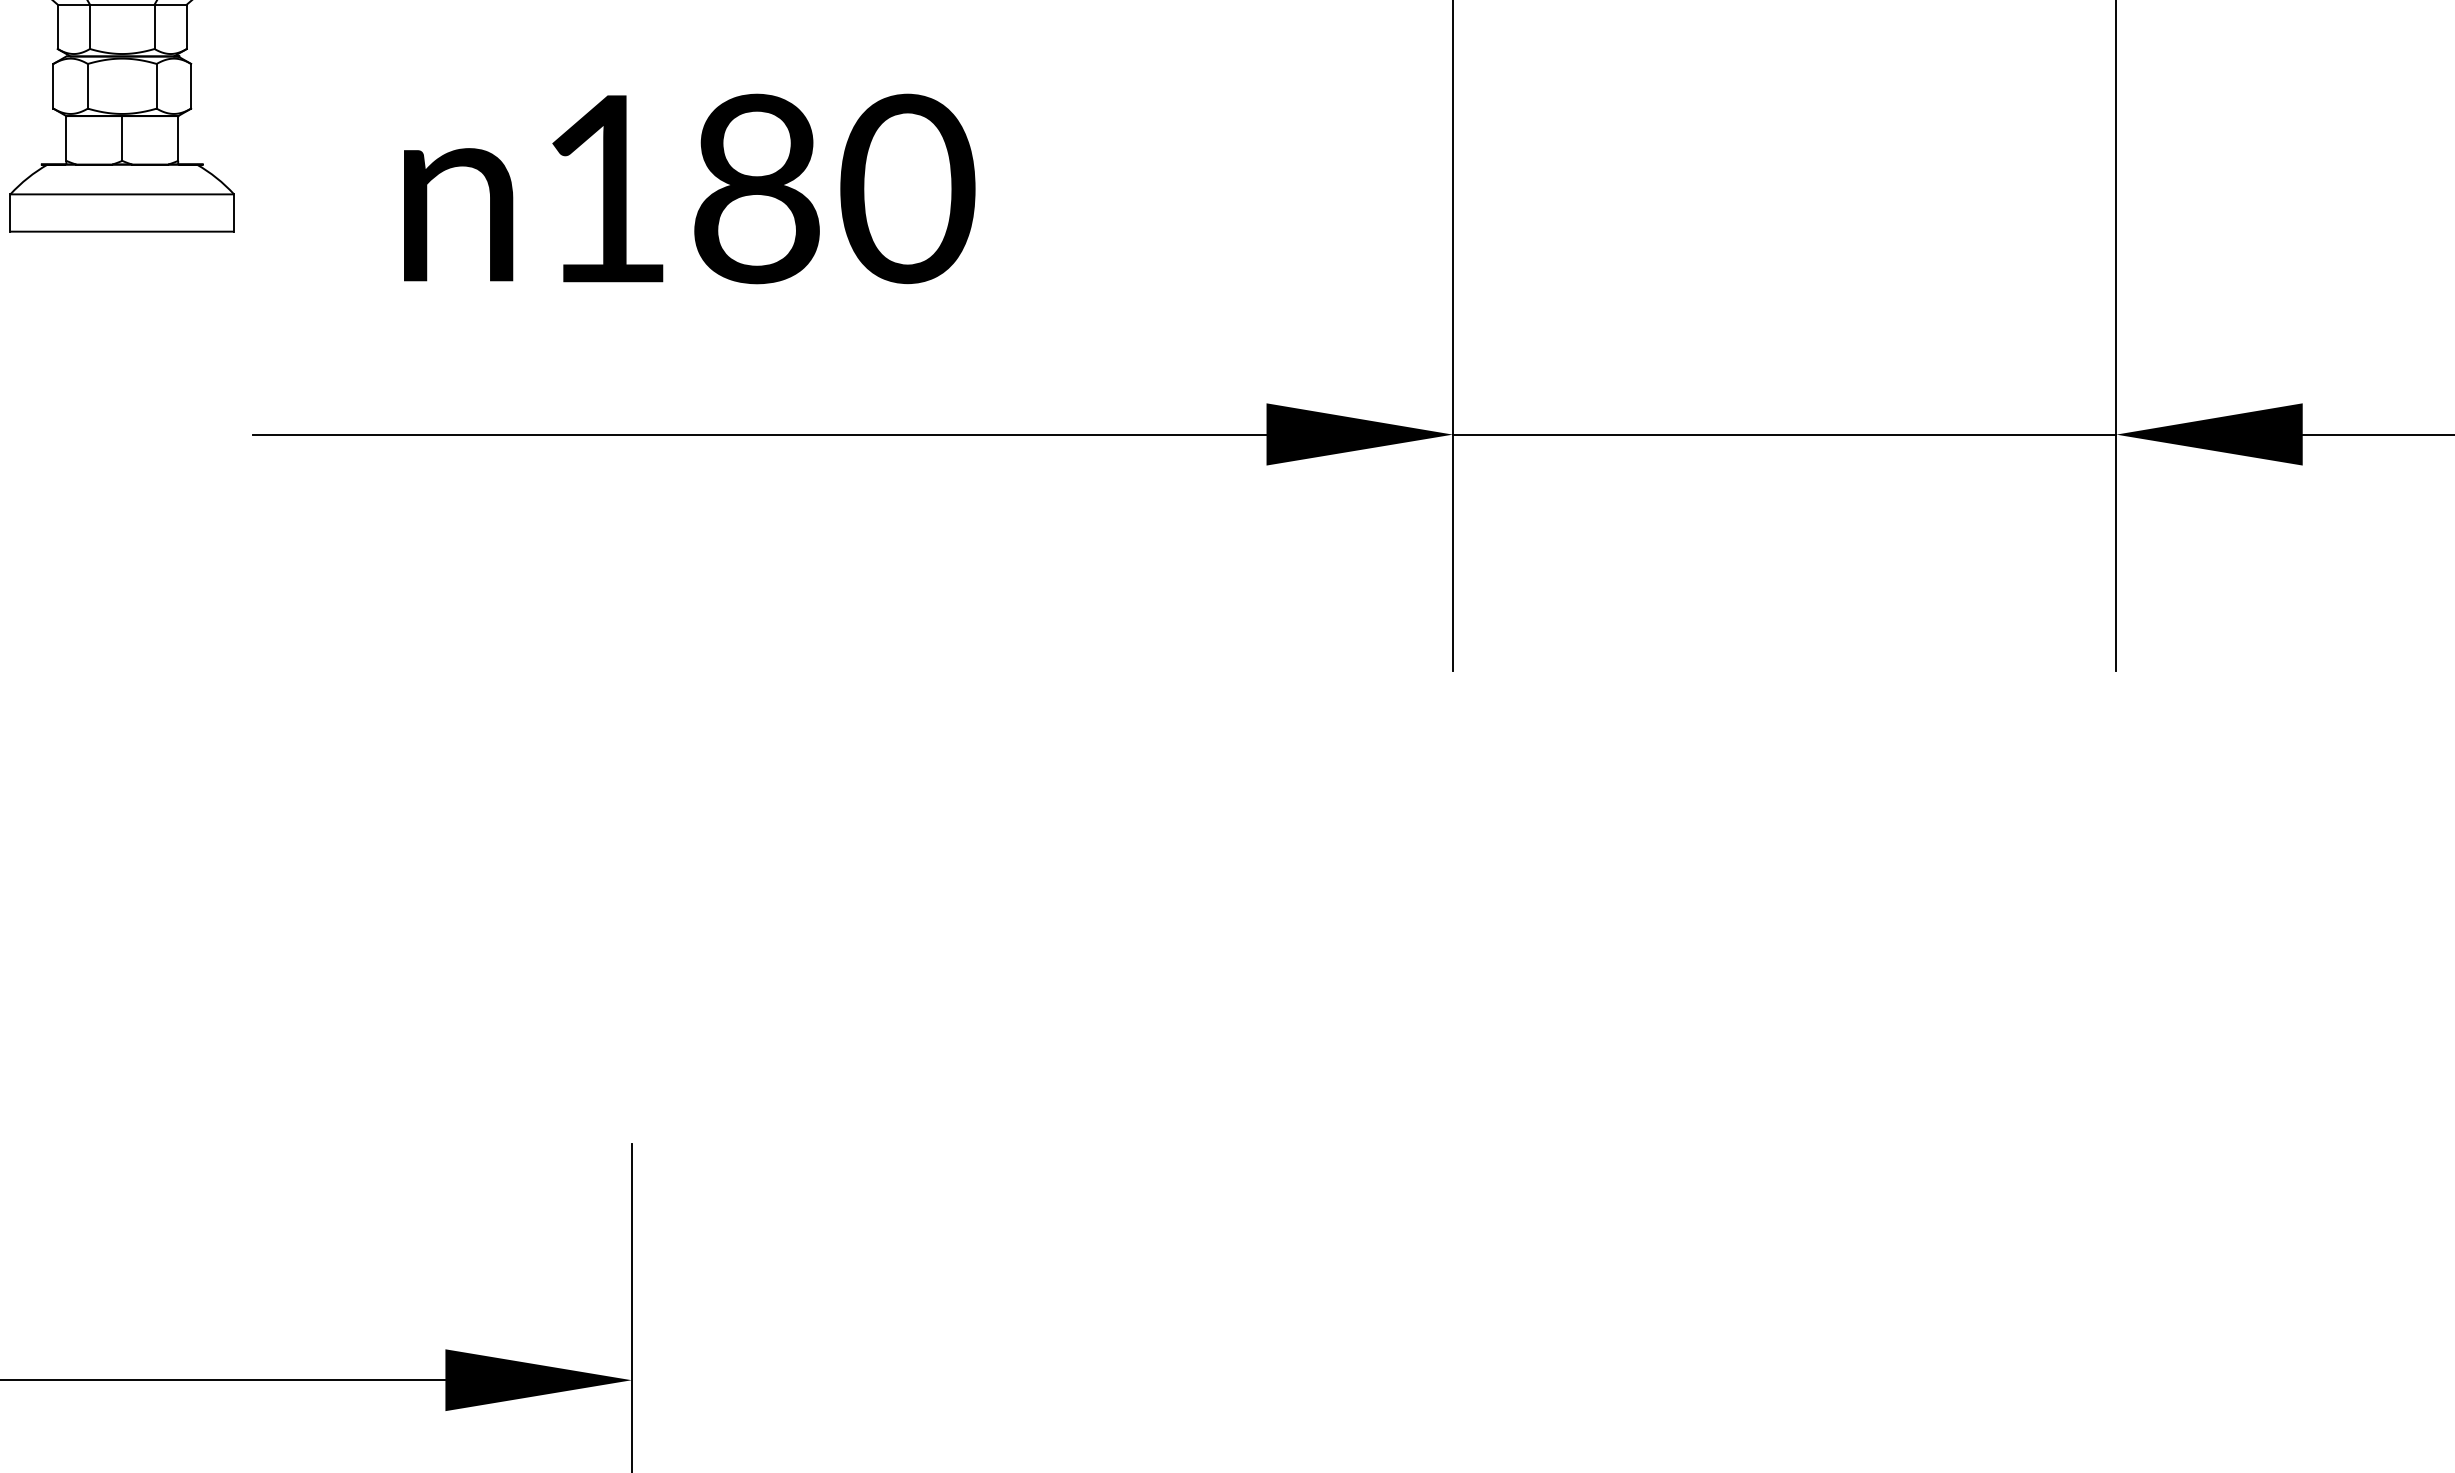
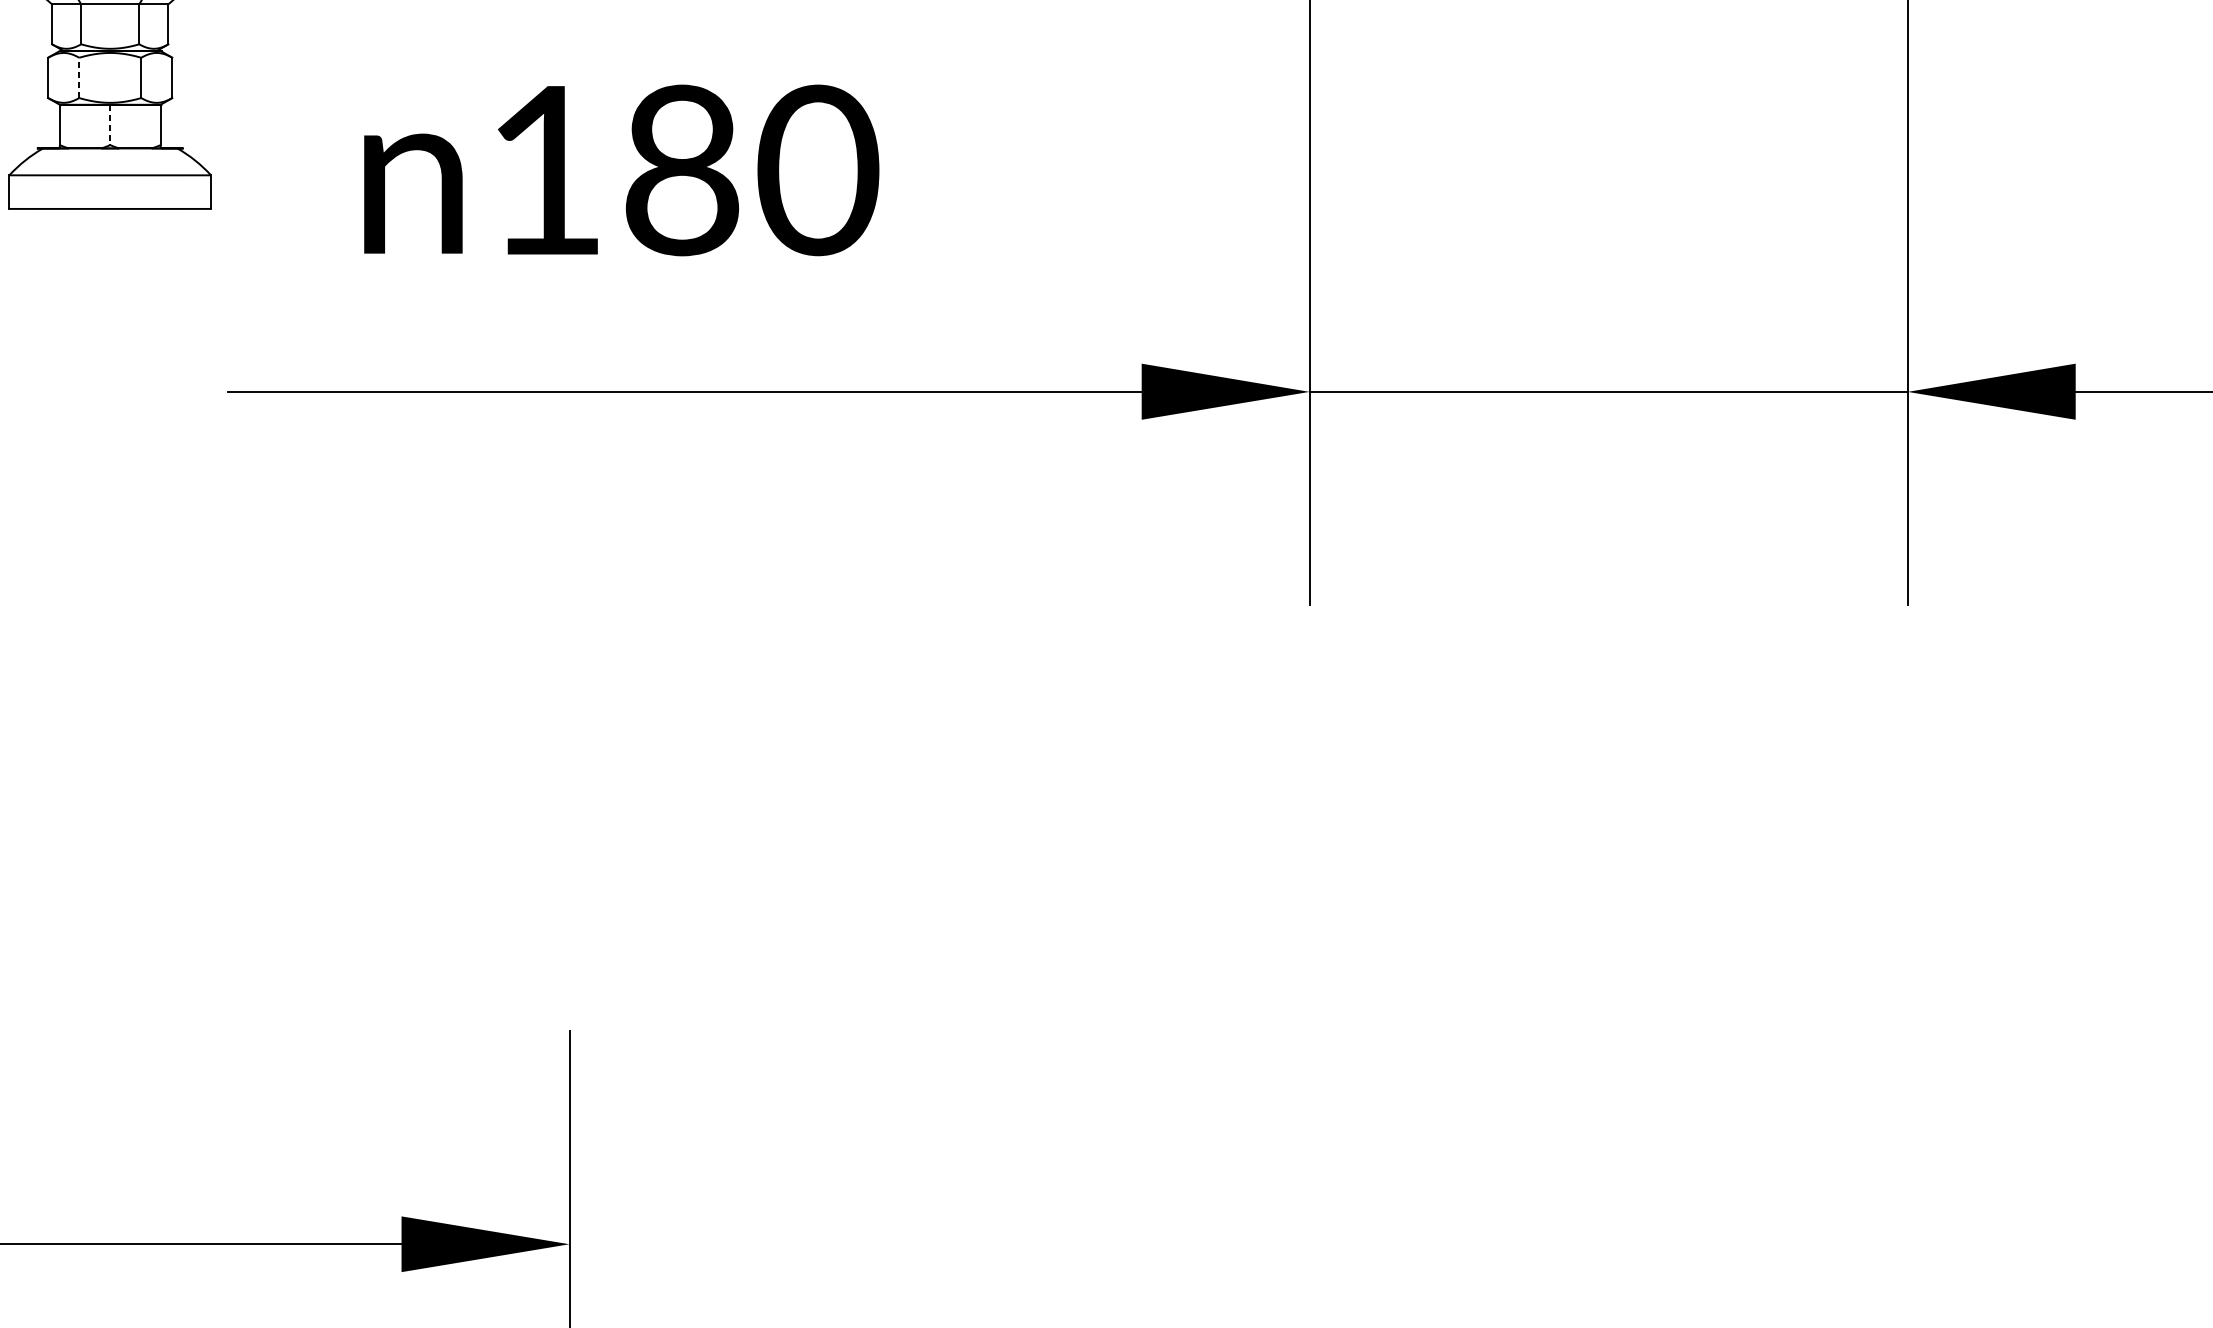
line: (87, 85) -> (78, 77), solid -> dashed
line: (122, 138) -> (110, 124), solid -> dashed

